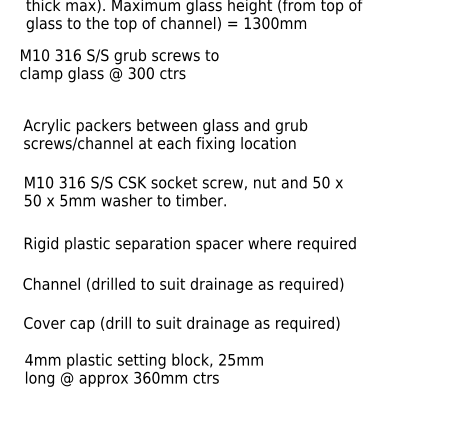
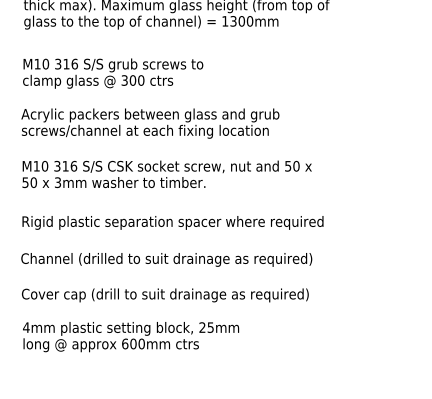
text: (119, 65) -> (113, 73), moved
text: (63, 199) -> (57, 181), 5mm -> 3mm
text: (142, 377) -> (129, 343), 360mm -> 600mm

